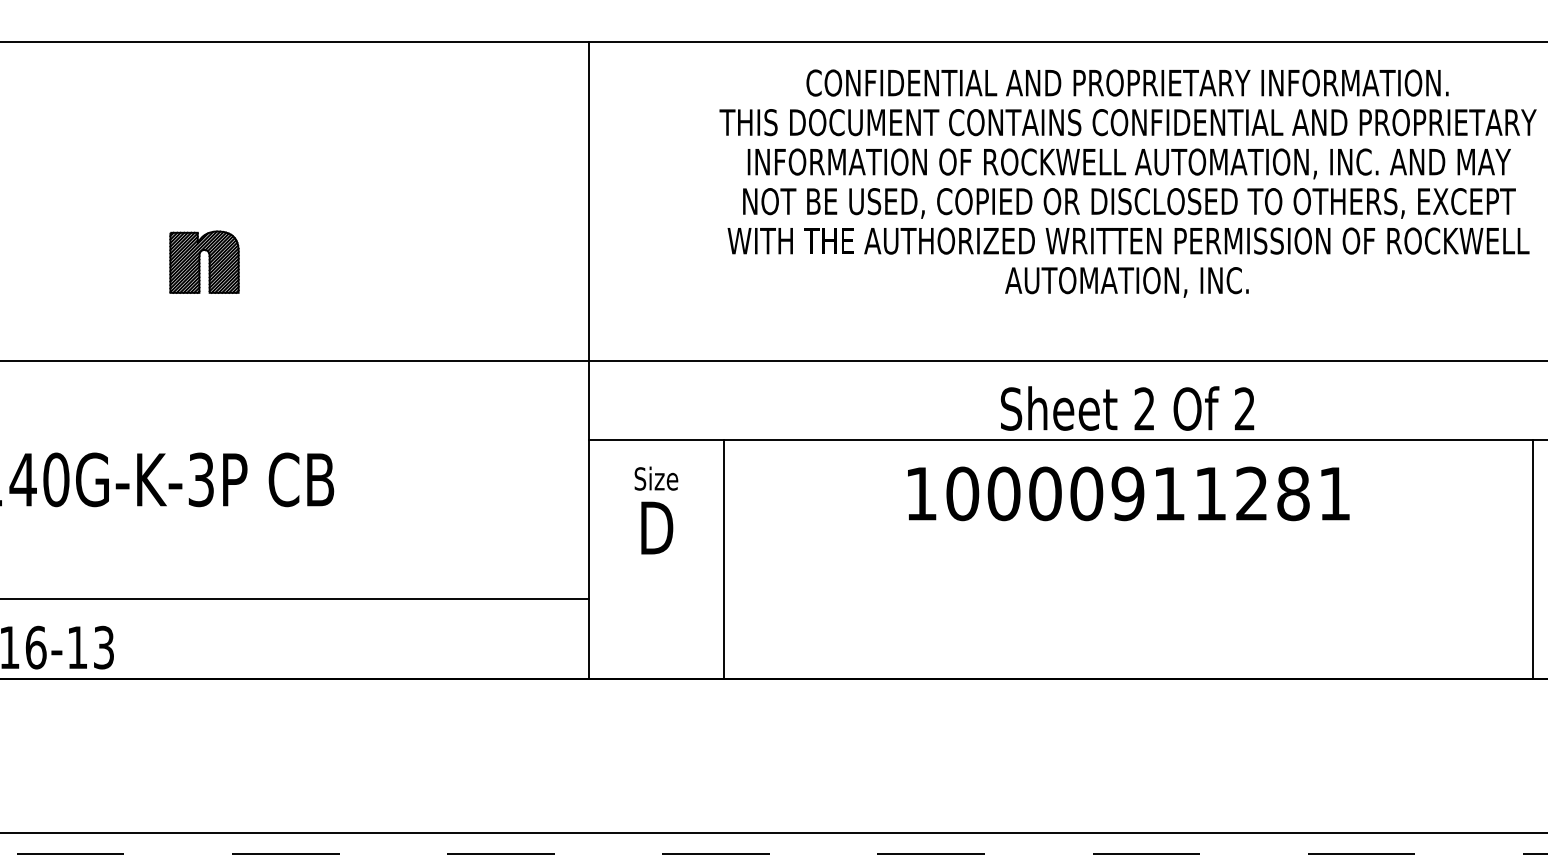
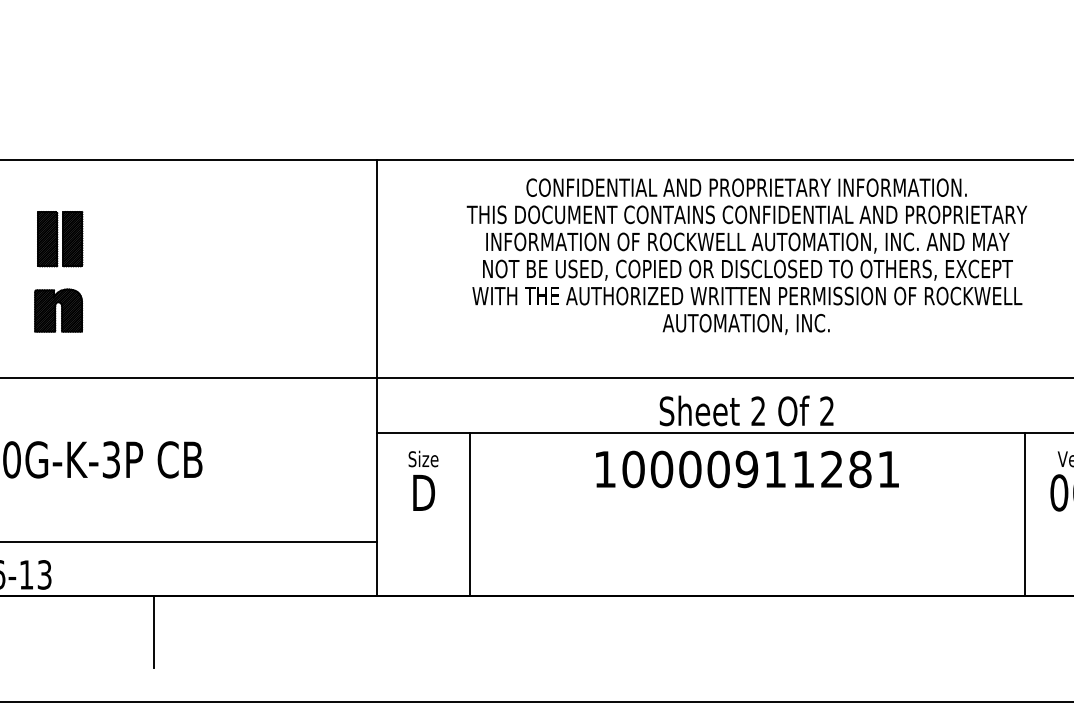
part: (127, 158) -> (60, 239), added
part: (204, 262) -> (58, 310), moved
line: (262, 731) -> (153, 632), added

